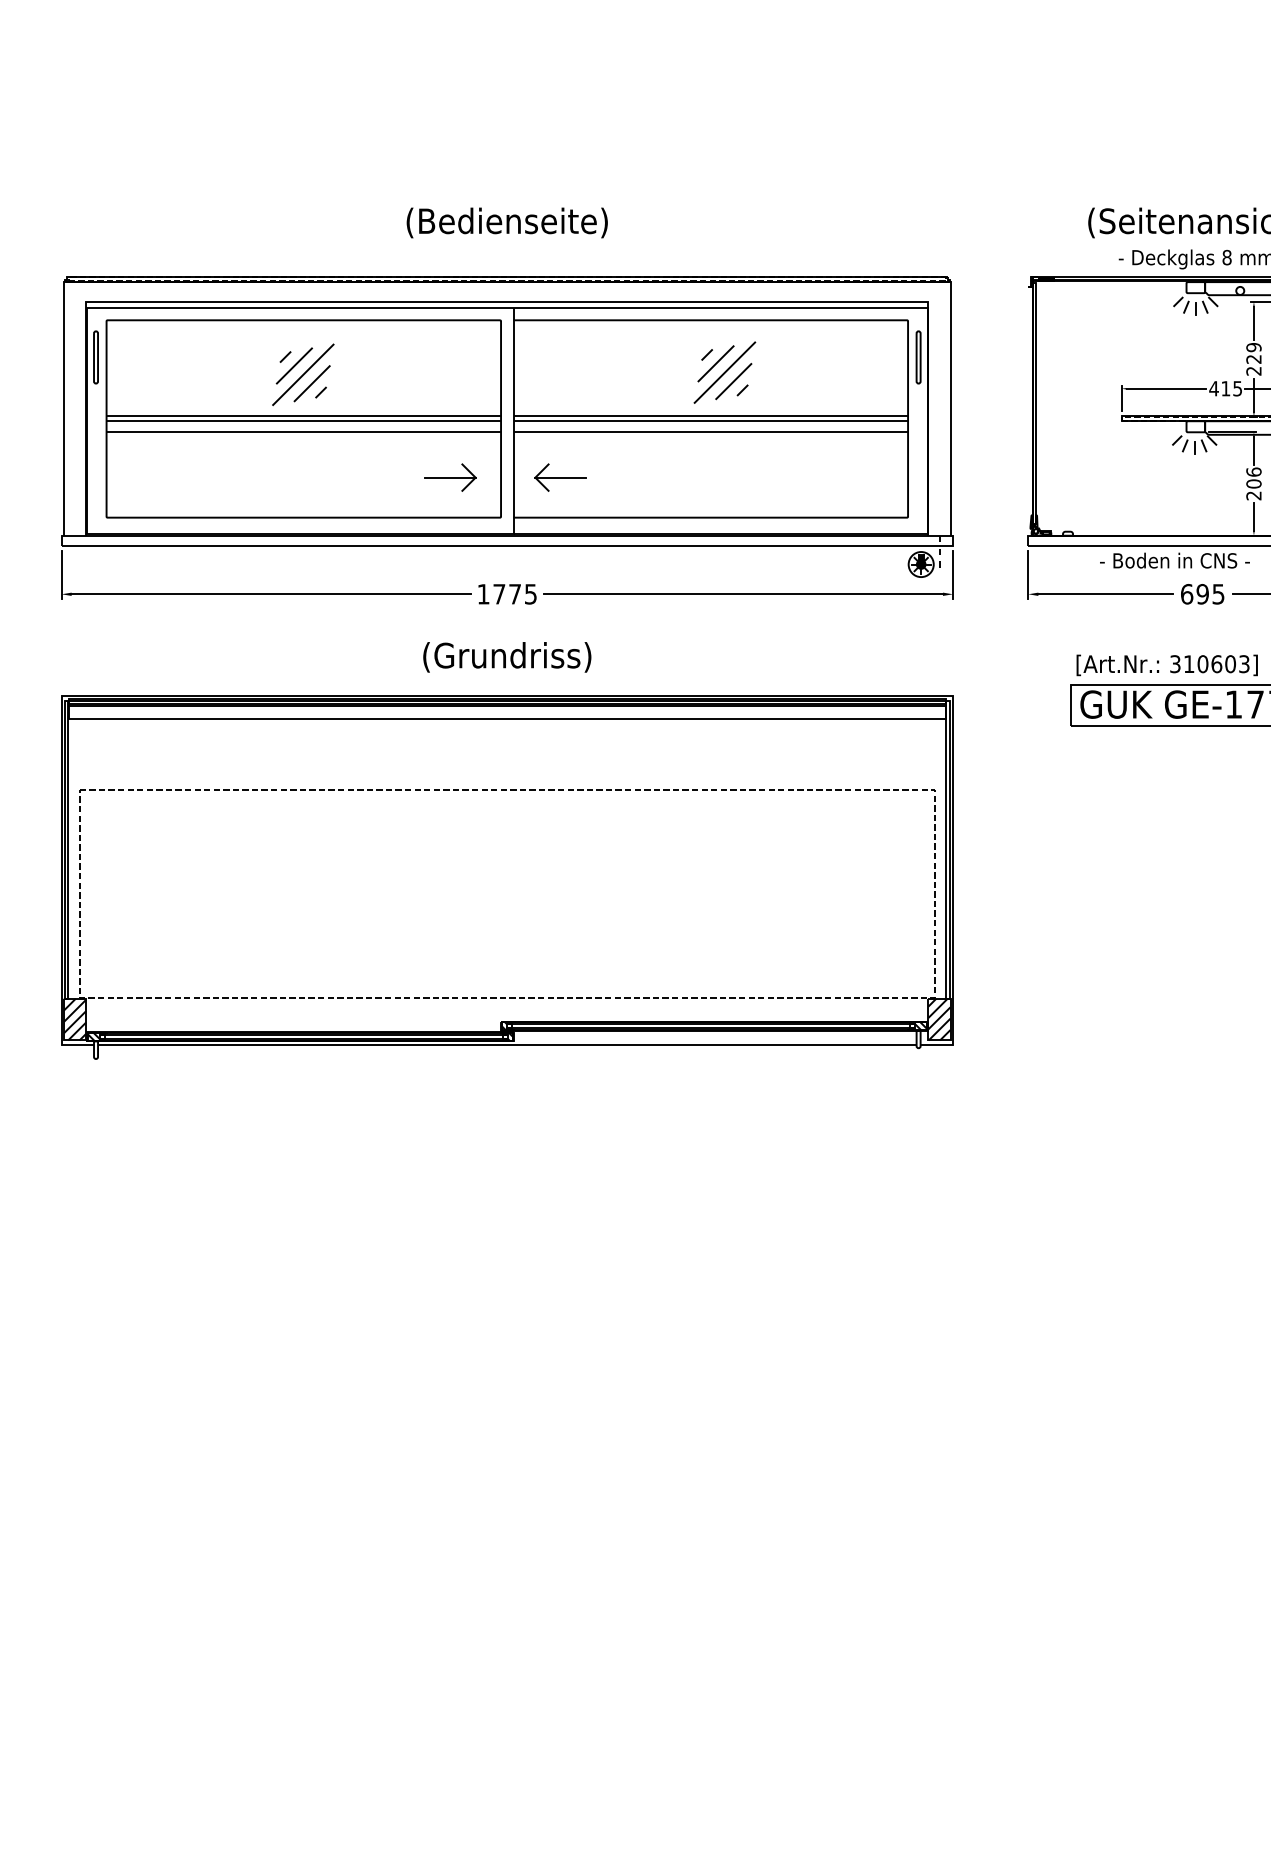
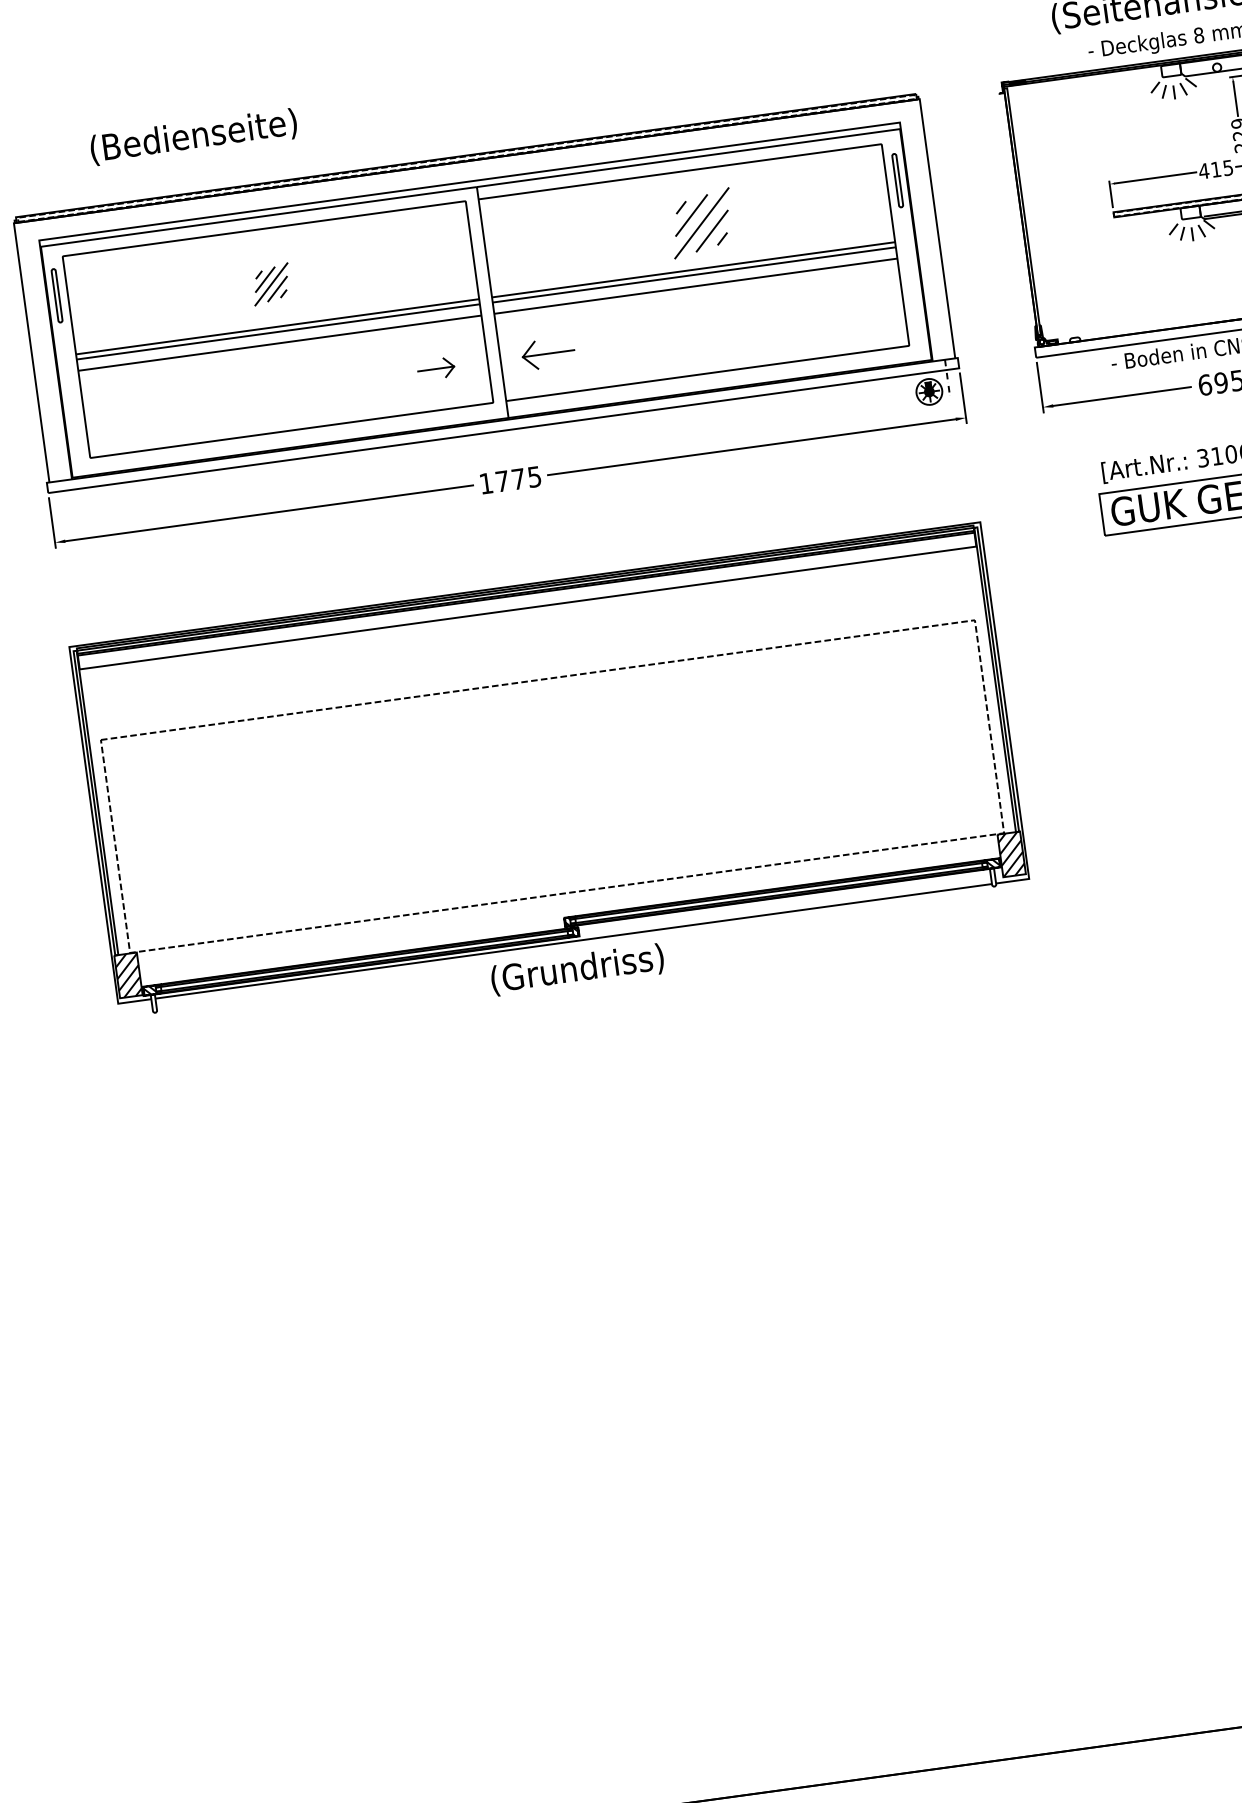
text: (506, 222) -> (192, 136), moved
part: (303, 374) -> (271, 284), size x0.6
part: (450, 477) -> (436, 368), size x0.7
text: (507, 657) -> (577, 969), moved

